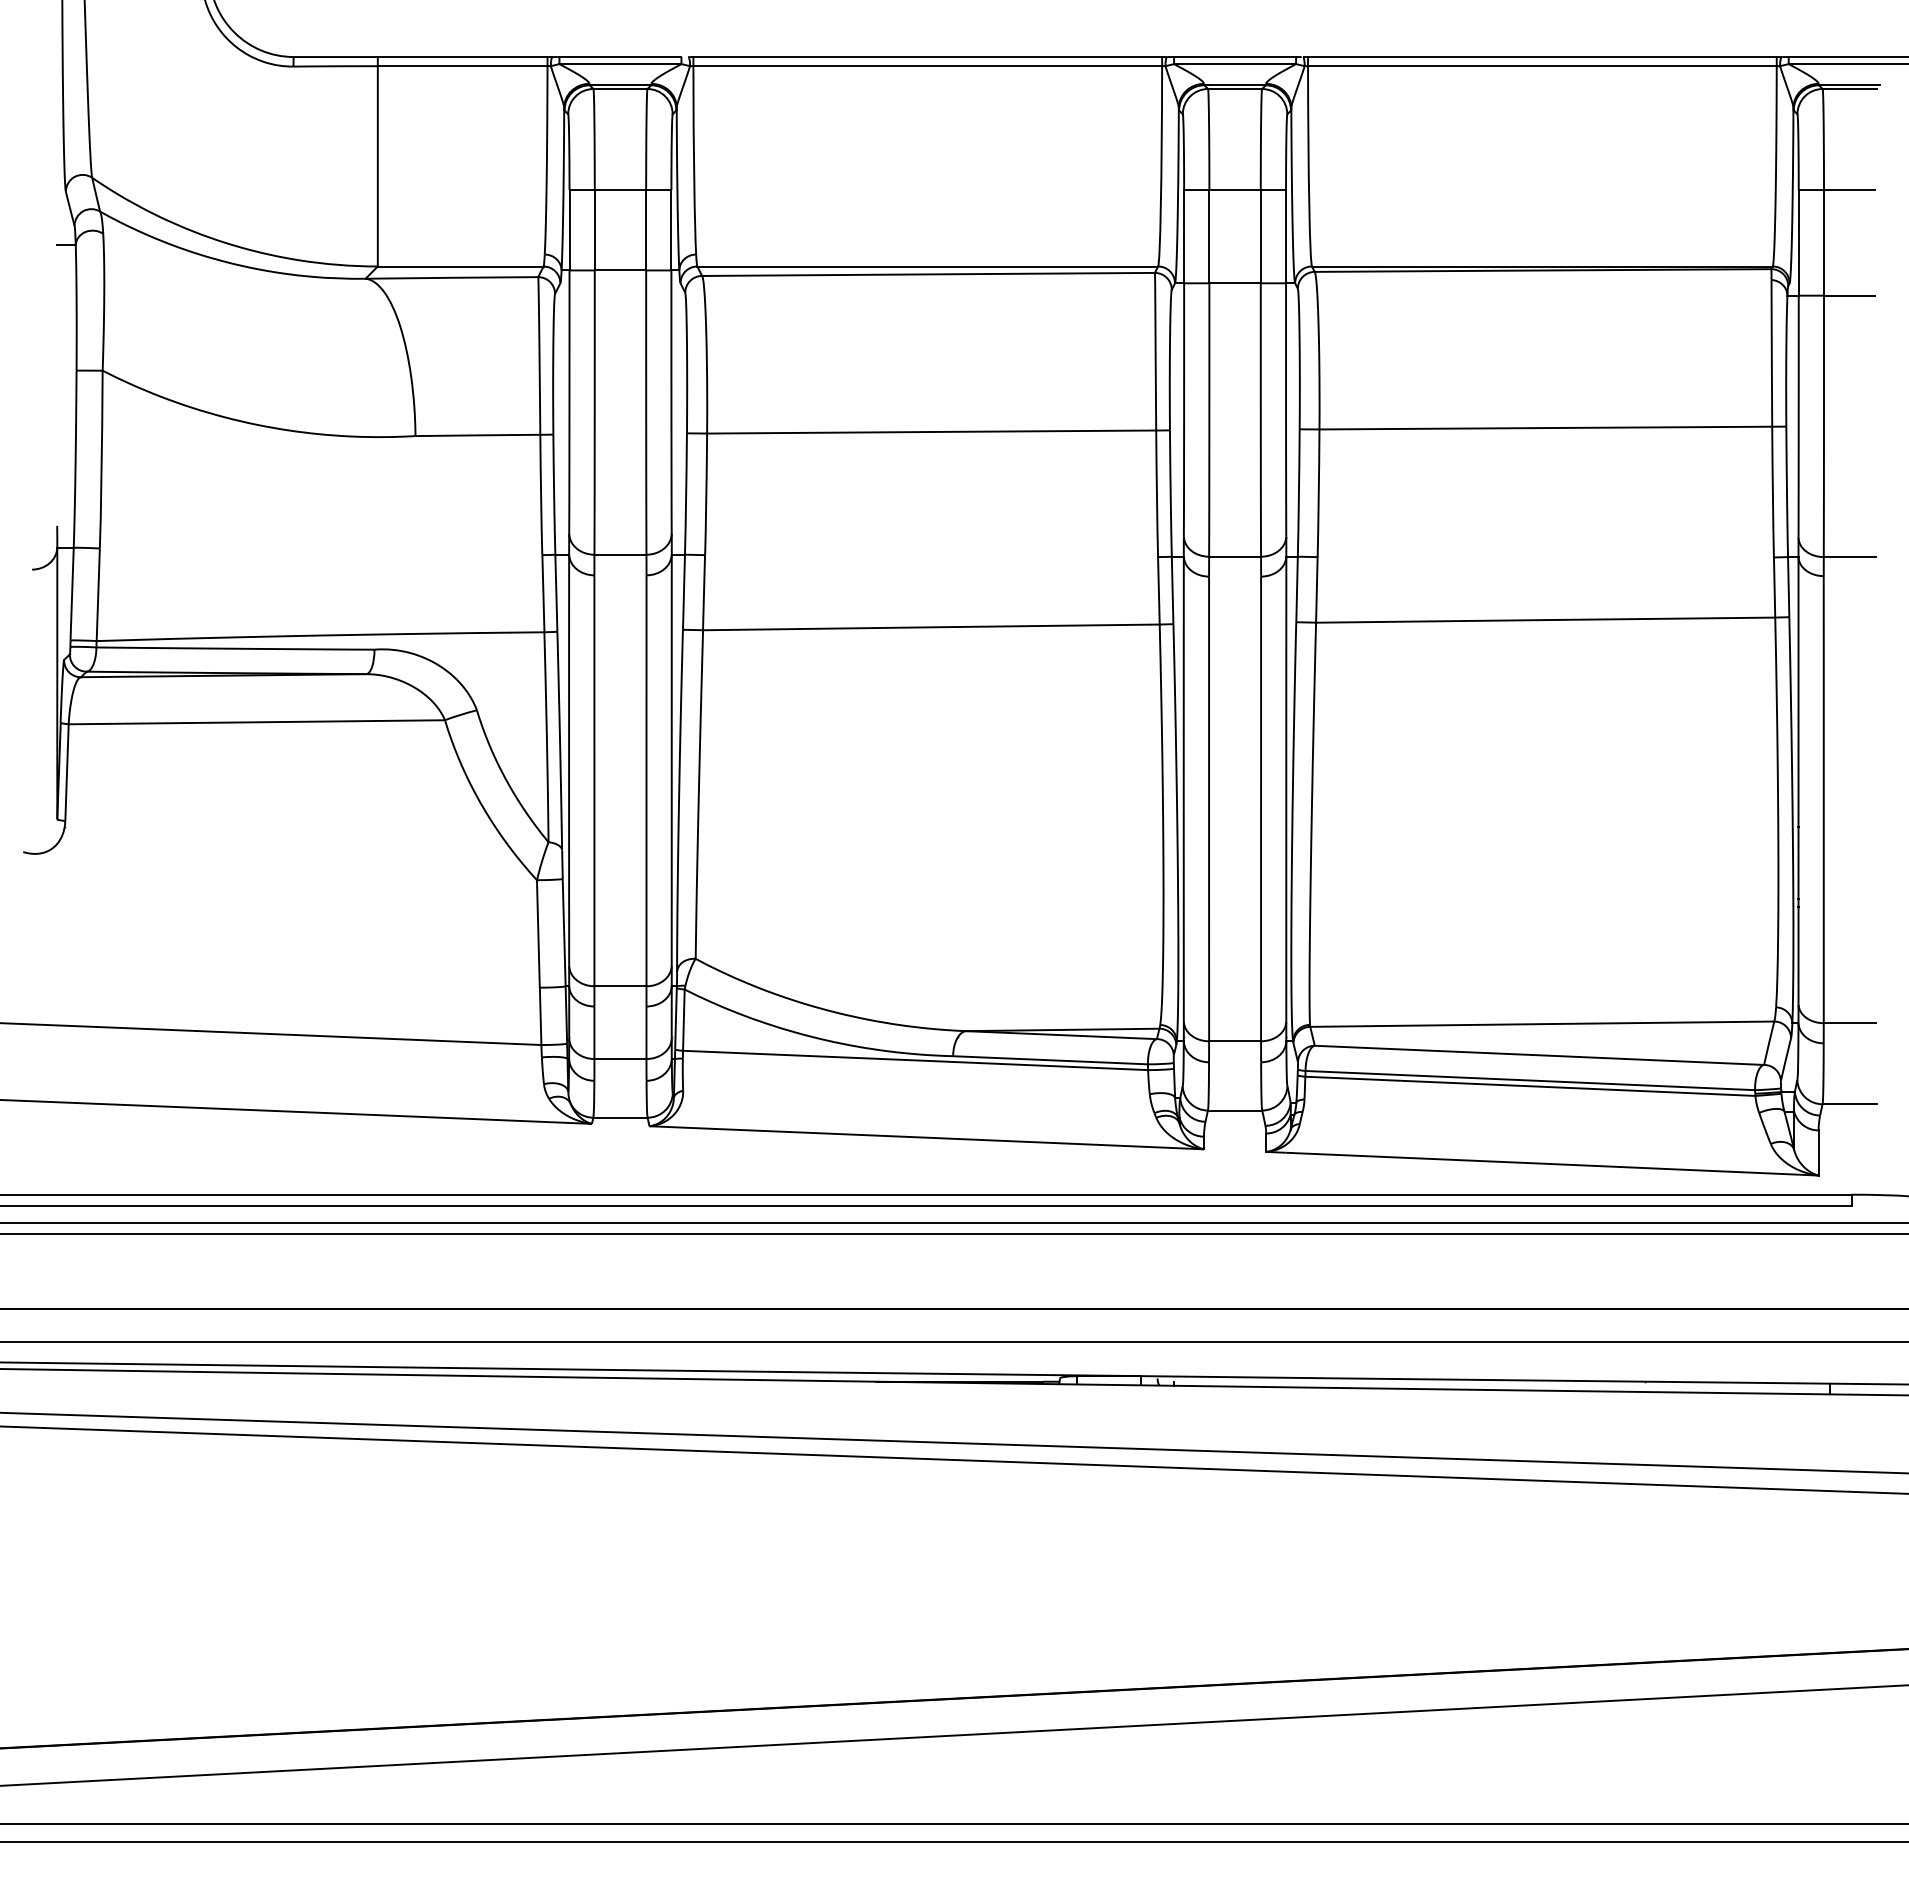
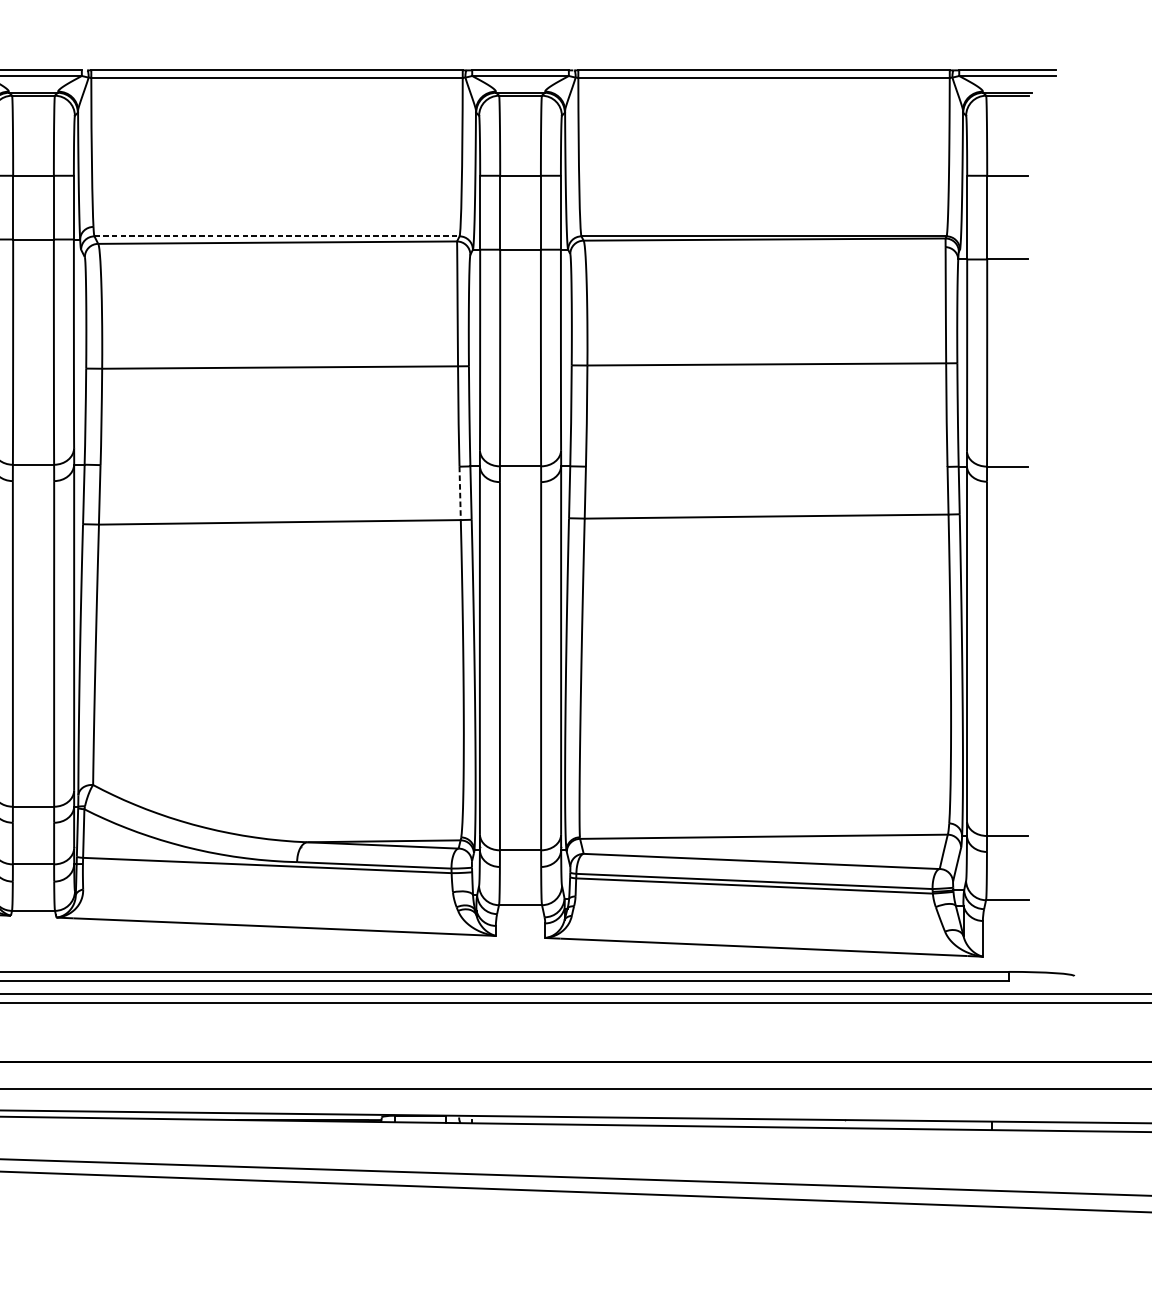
line: (928, 266) -> (277, 236), solid -> dashed
line: (1158, 590) -> (459, 493), solid -> dashed

